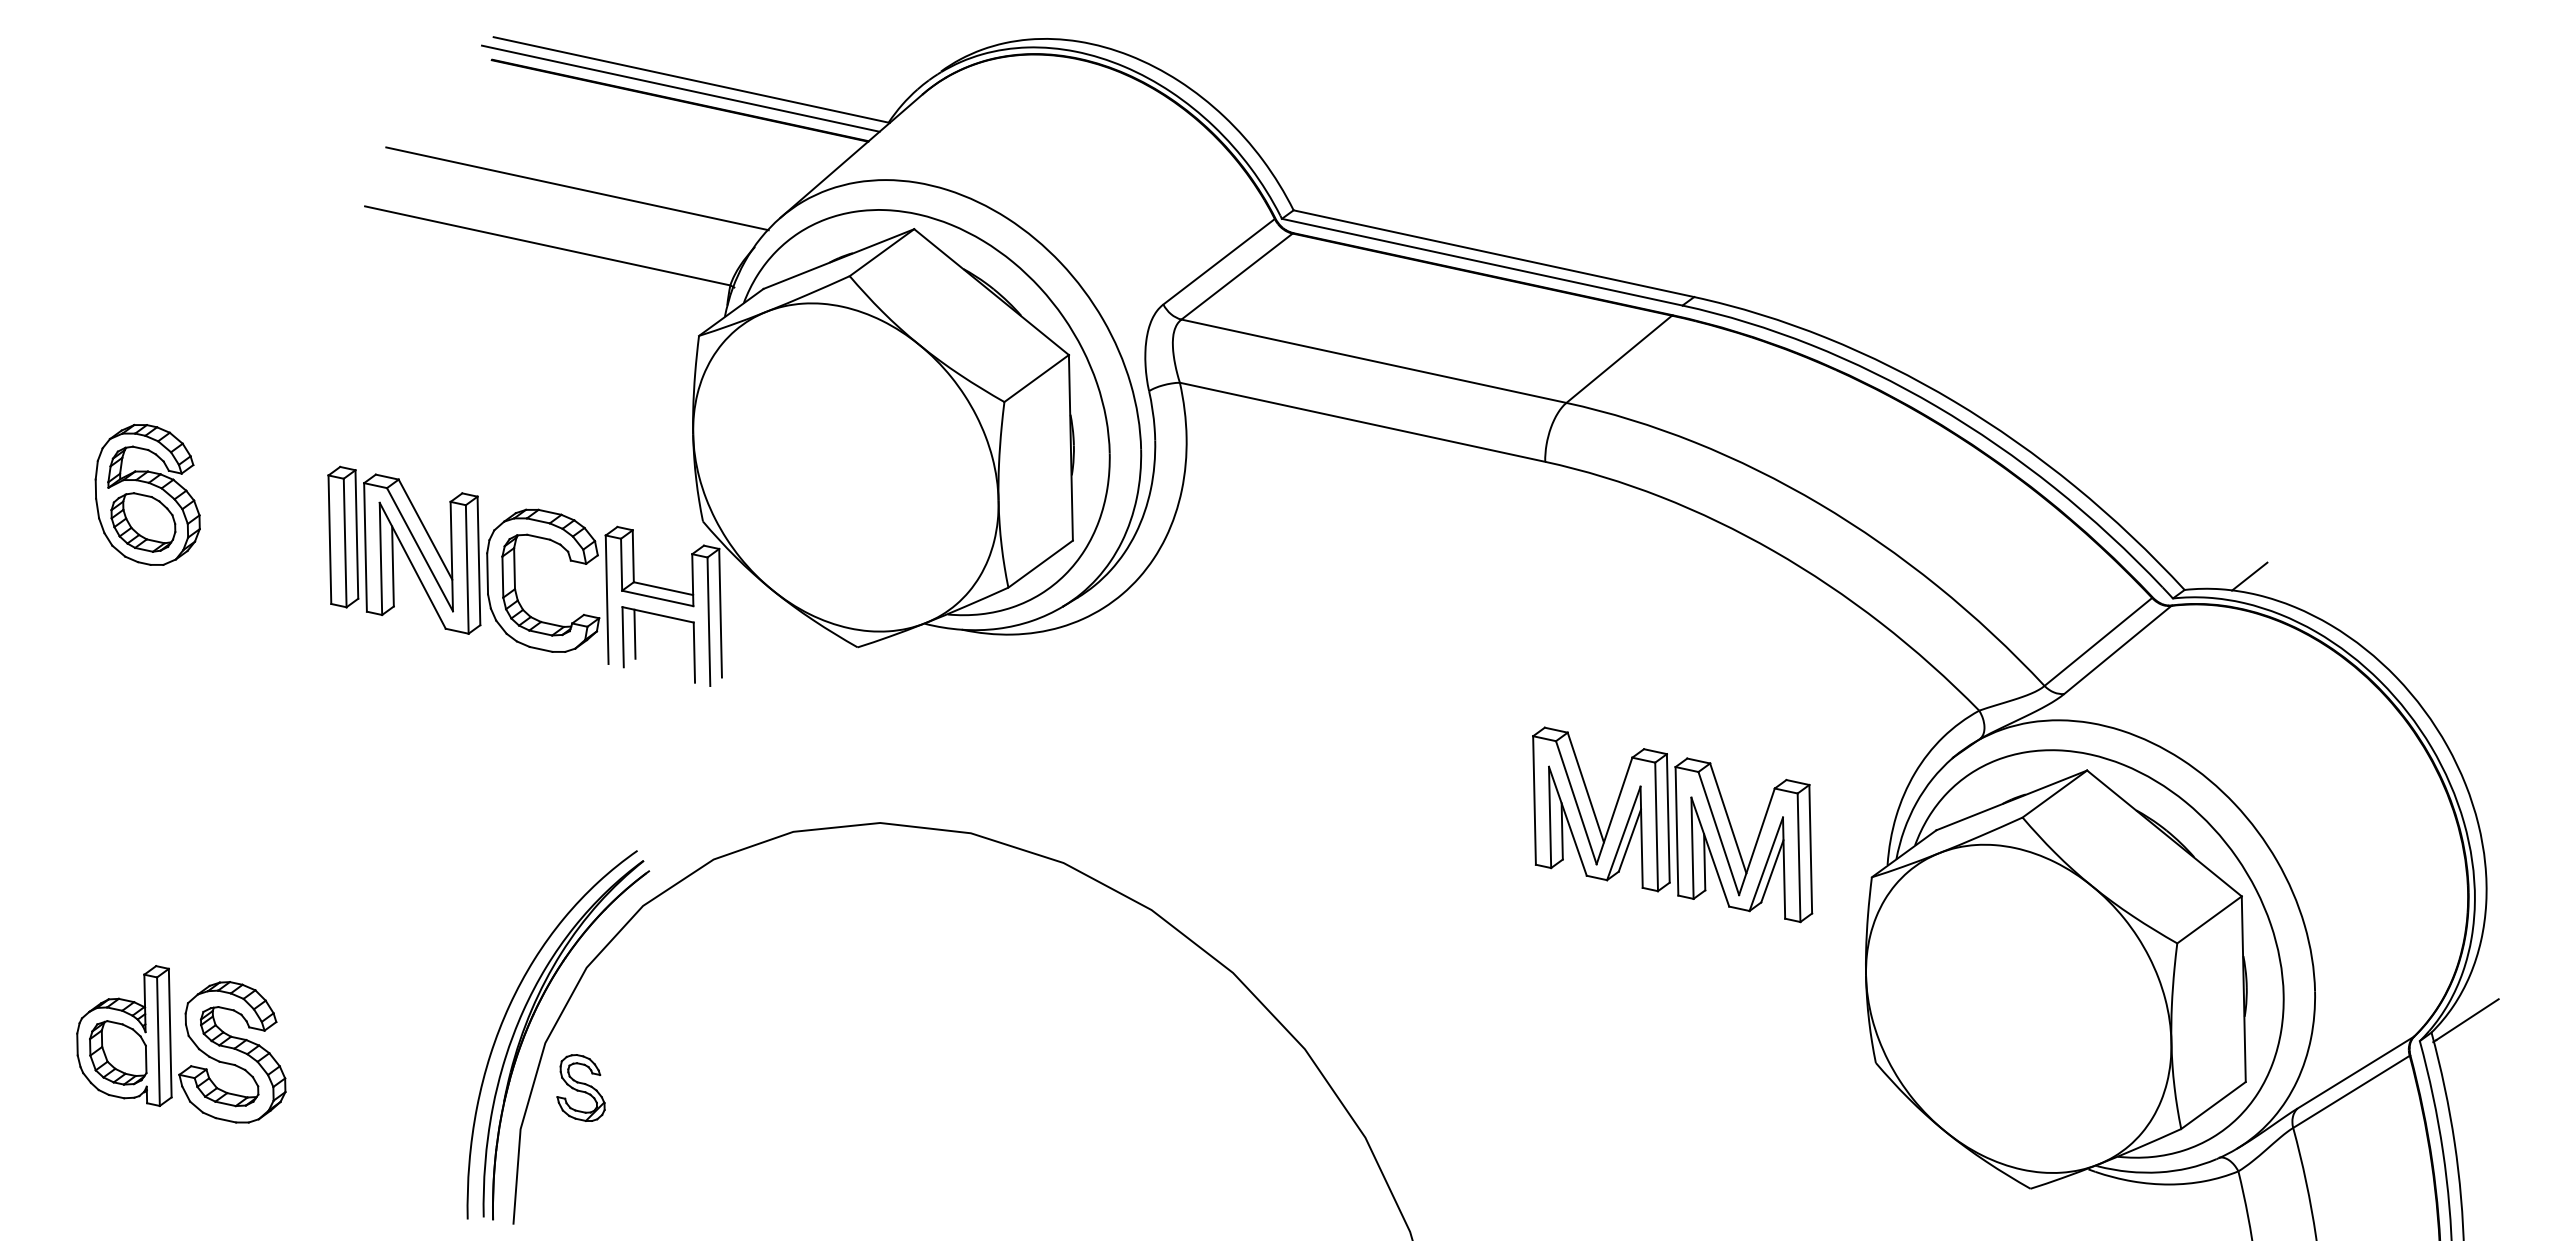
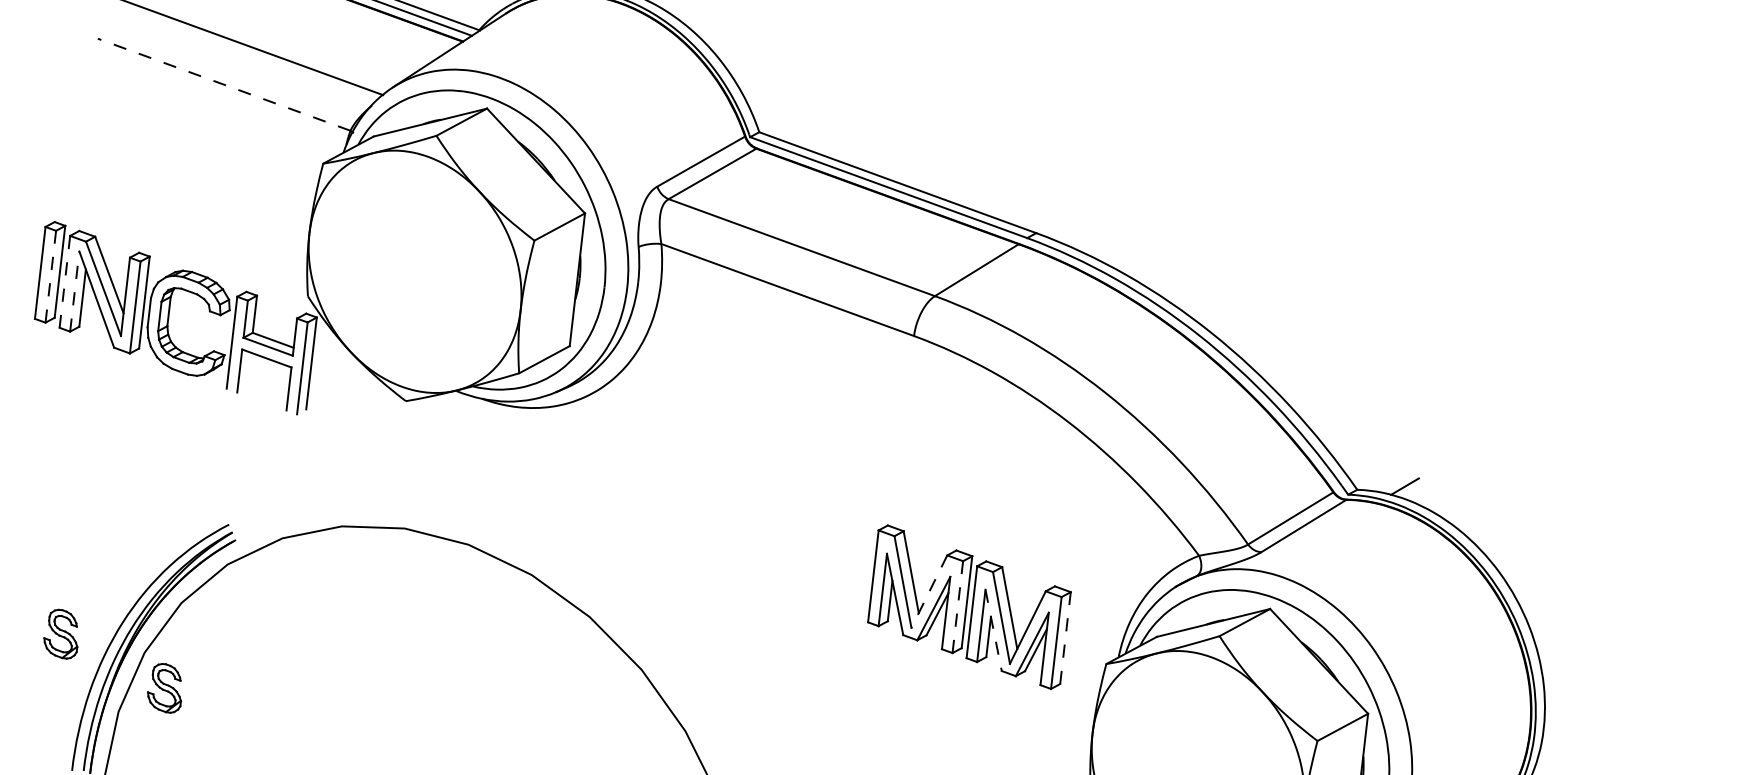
line: (547, 245) -> (224, 84), solid -> dashed
line: (345, 542) -> (51, 276), solid -> dashed
line: (365, 547) -> (64, 281), solid -> dashed
line: (380, 558) -> (74, 291), solid -> dashed
line: (634, 633) -> (248, 369), removed
line: (1614, 811) -> (929, 592), solid -> dashed
line: (1656, 826) -> (957, 606), solid -> dashed
line: (1810, 848) -> (1065, 637), solid -> dashed
line: (1710, 852) -> (993, 630), solid -> dashed
part: (427, 1032) -> (61, 633), added

